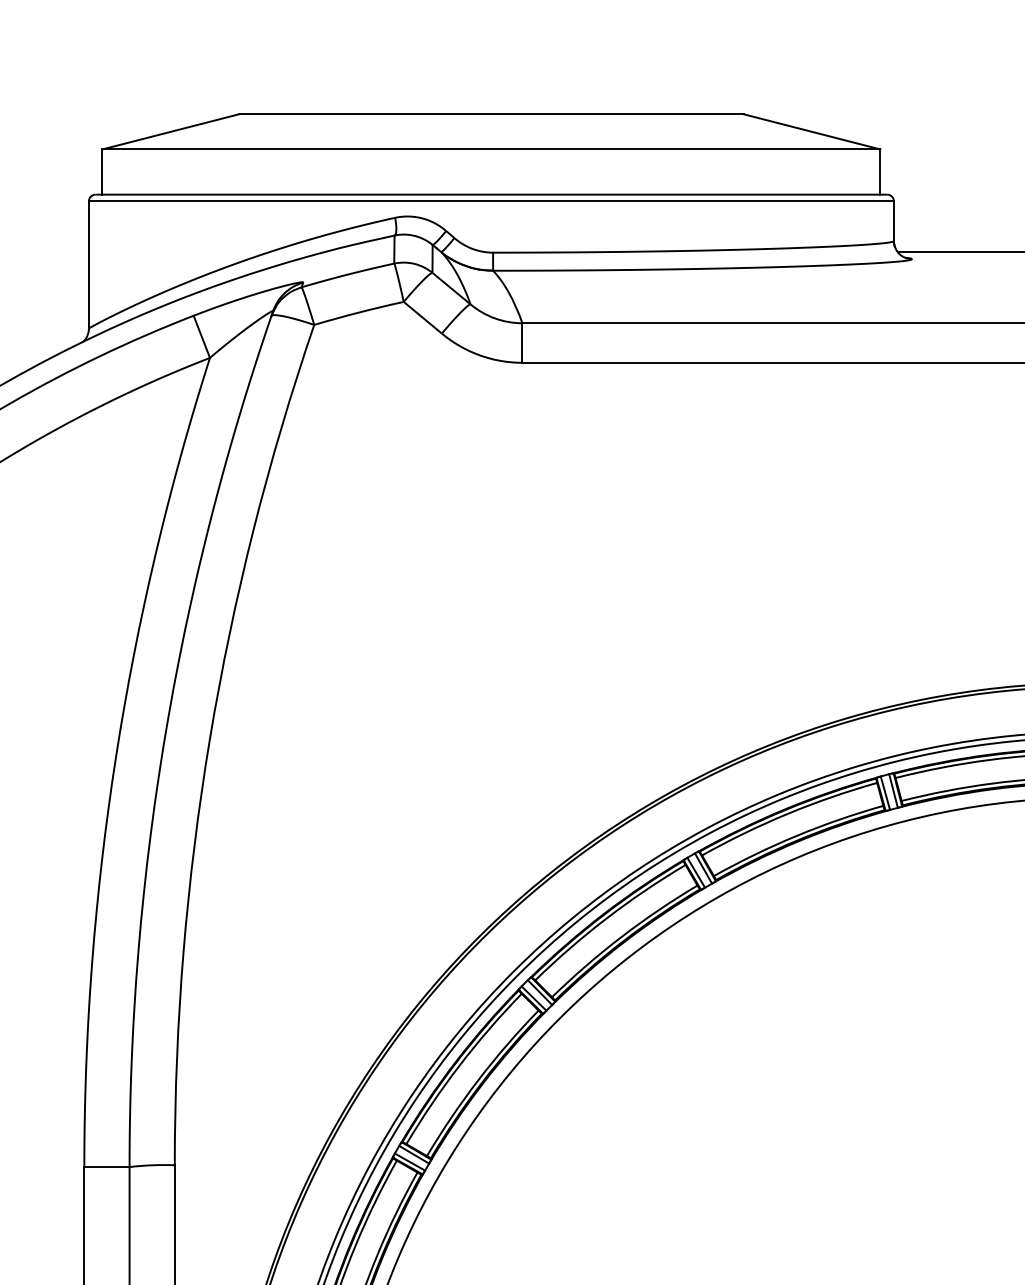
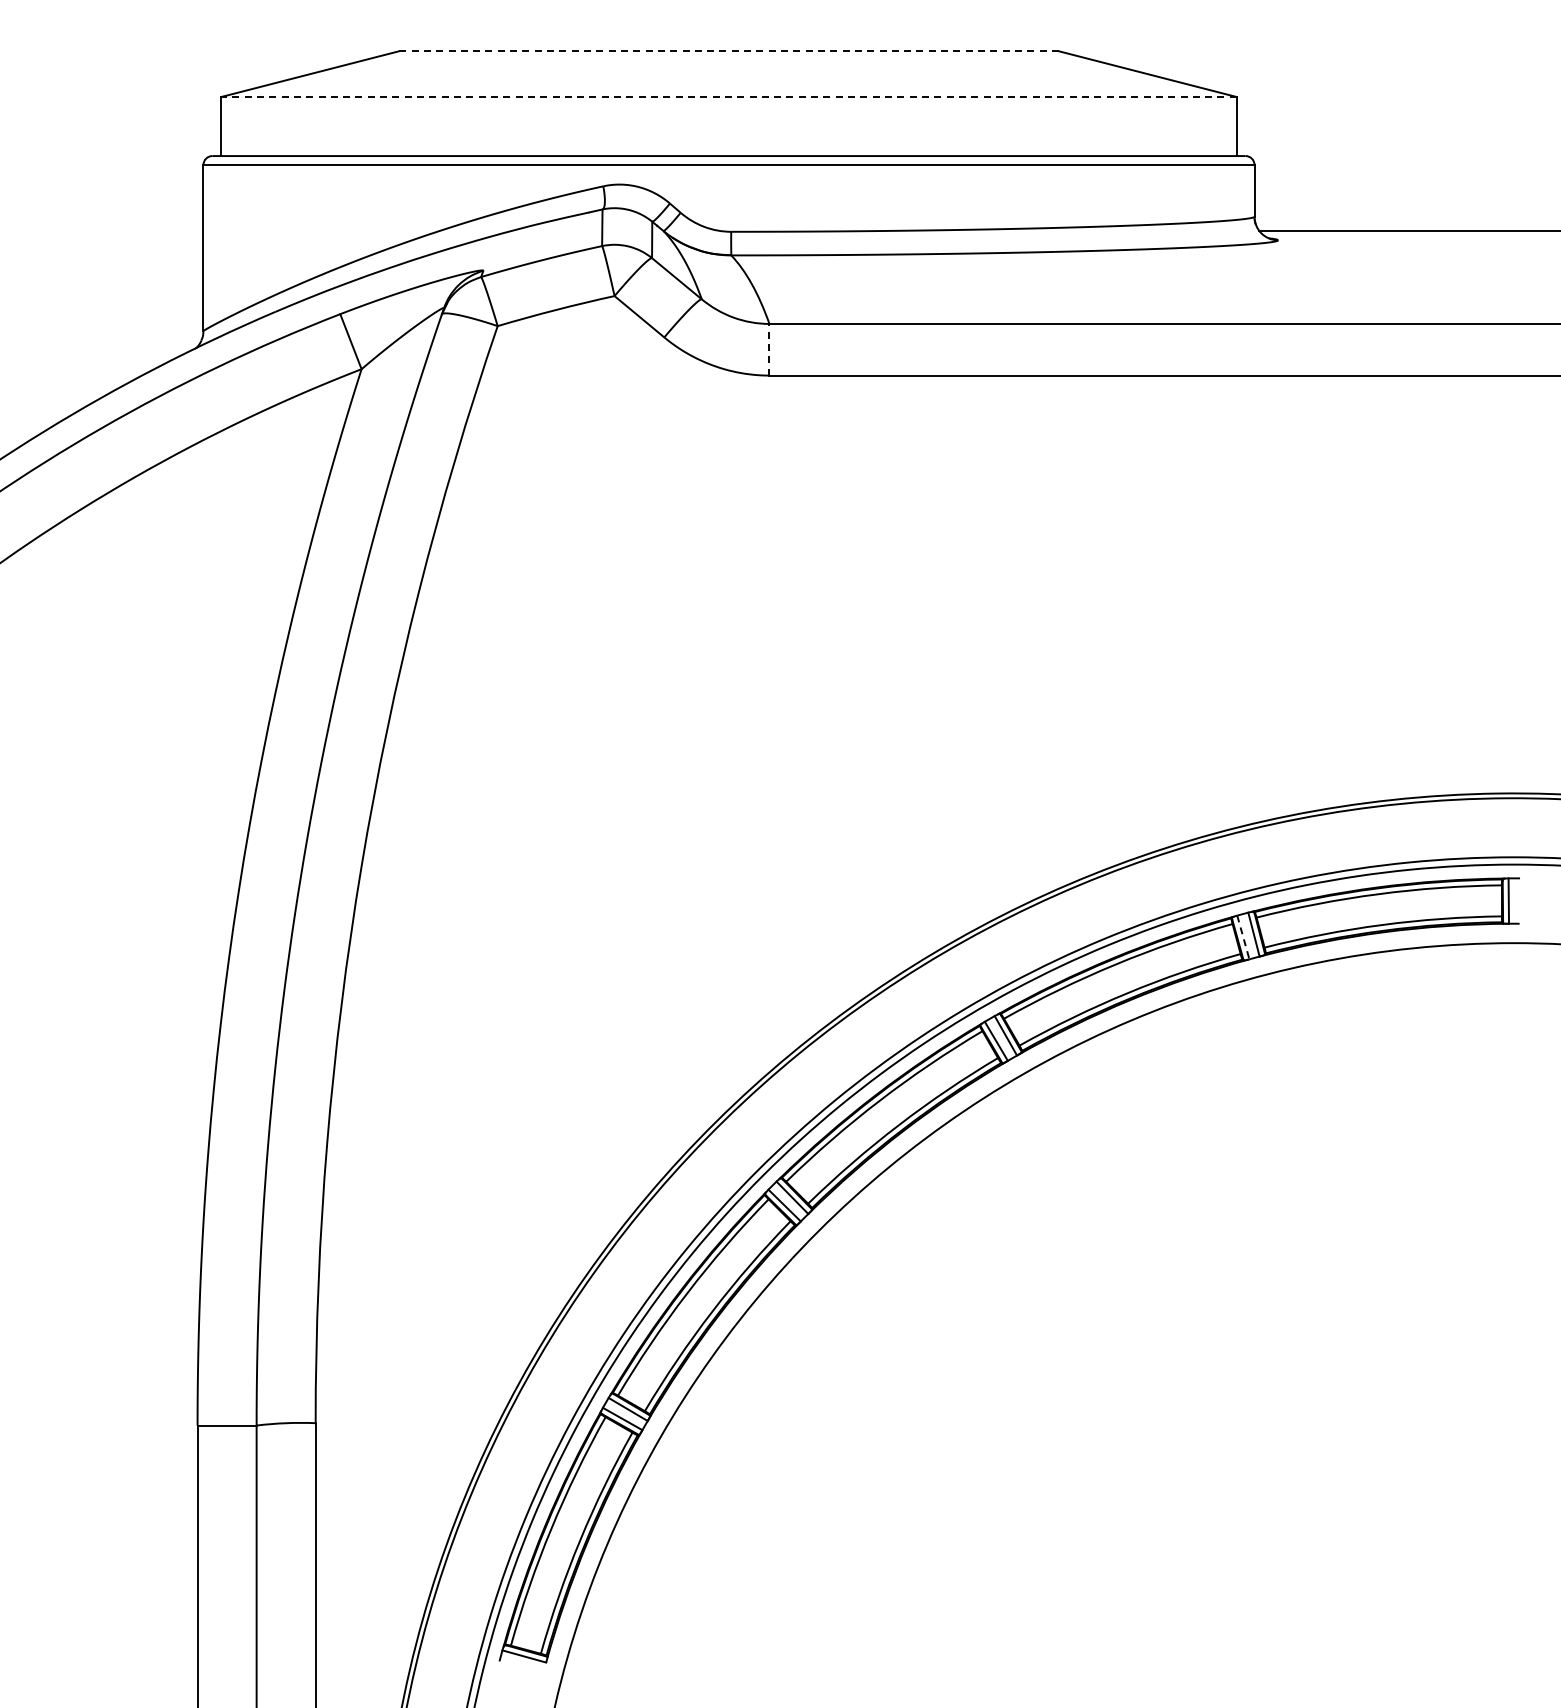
line: (491, 114) -> (728, 51), solid -> dashed
line: (491, 149) -> (728, 97), solid -> dashed
line: (522, 342) -> (769, 349), solid -> dashed
line: (885, 793) -> (1243, 937), solid -> dashed

